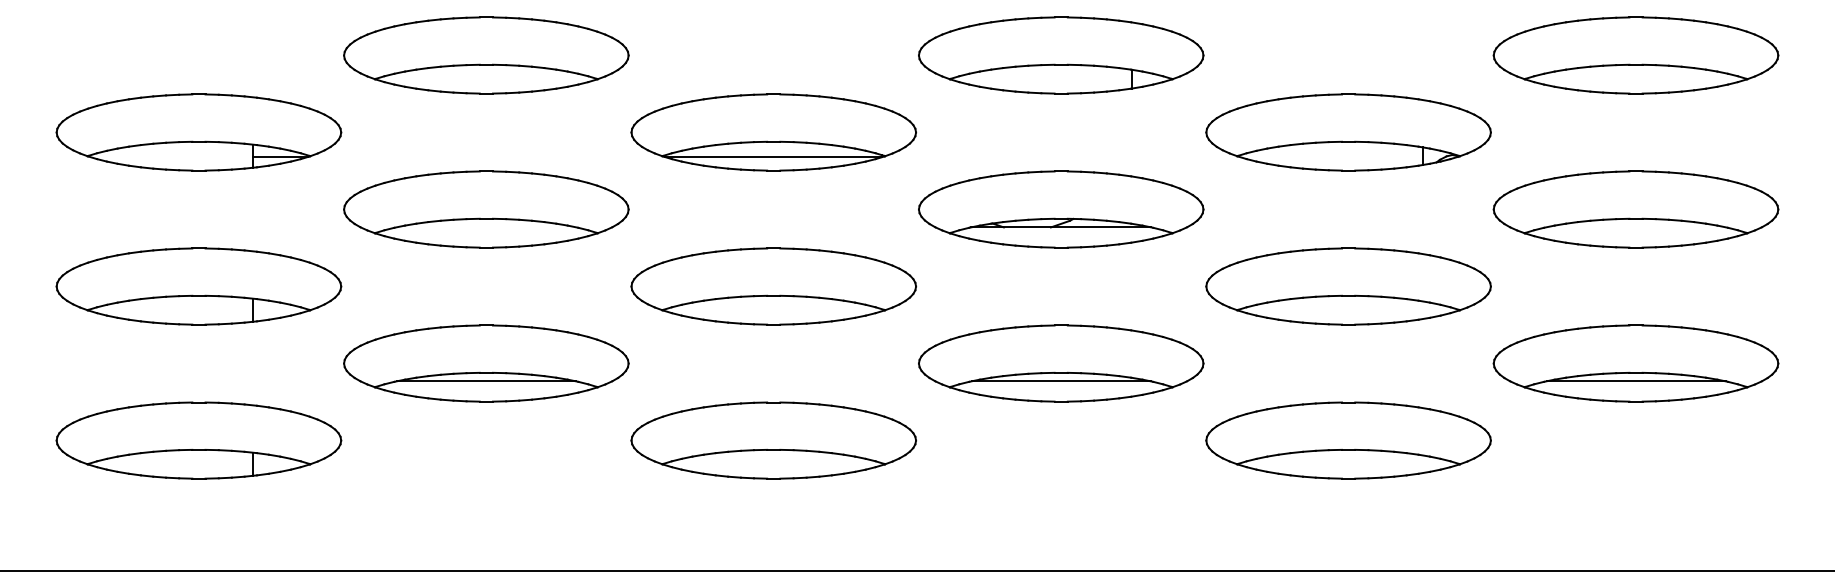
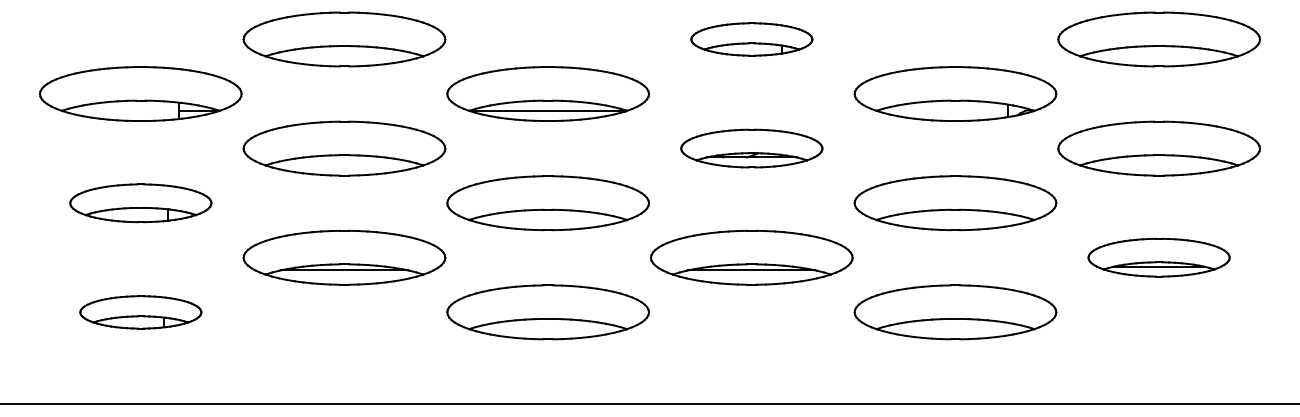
part: (1060, 55) -> (751, 39), size x0.6
part: (1060, 209) -> (751, 148), size x0.7
part: (198, 286) -> (140, 203), size x0.7
part: (1635, 363) -> (1158, 257), size x0.7
part: (198, 440) -> (140, 312), size x0.6

